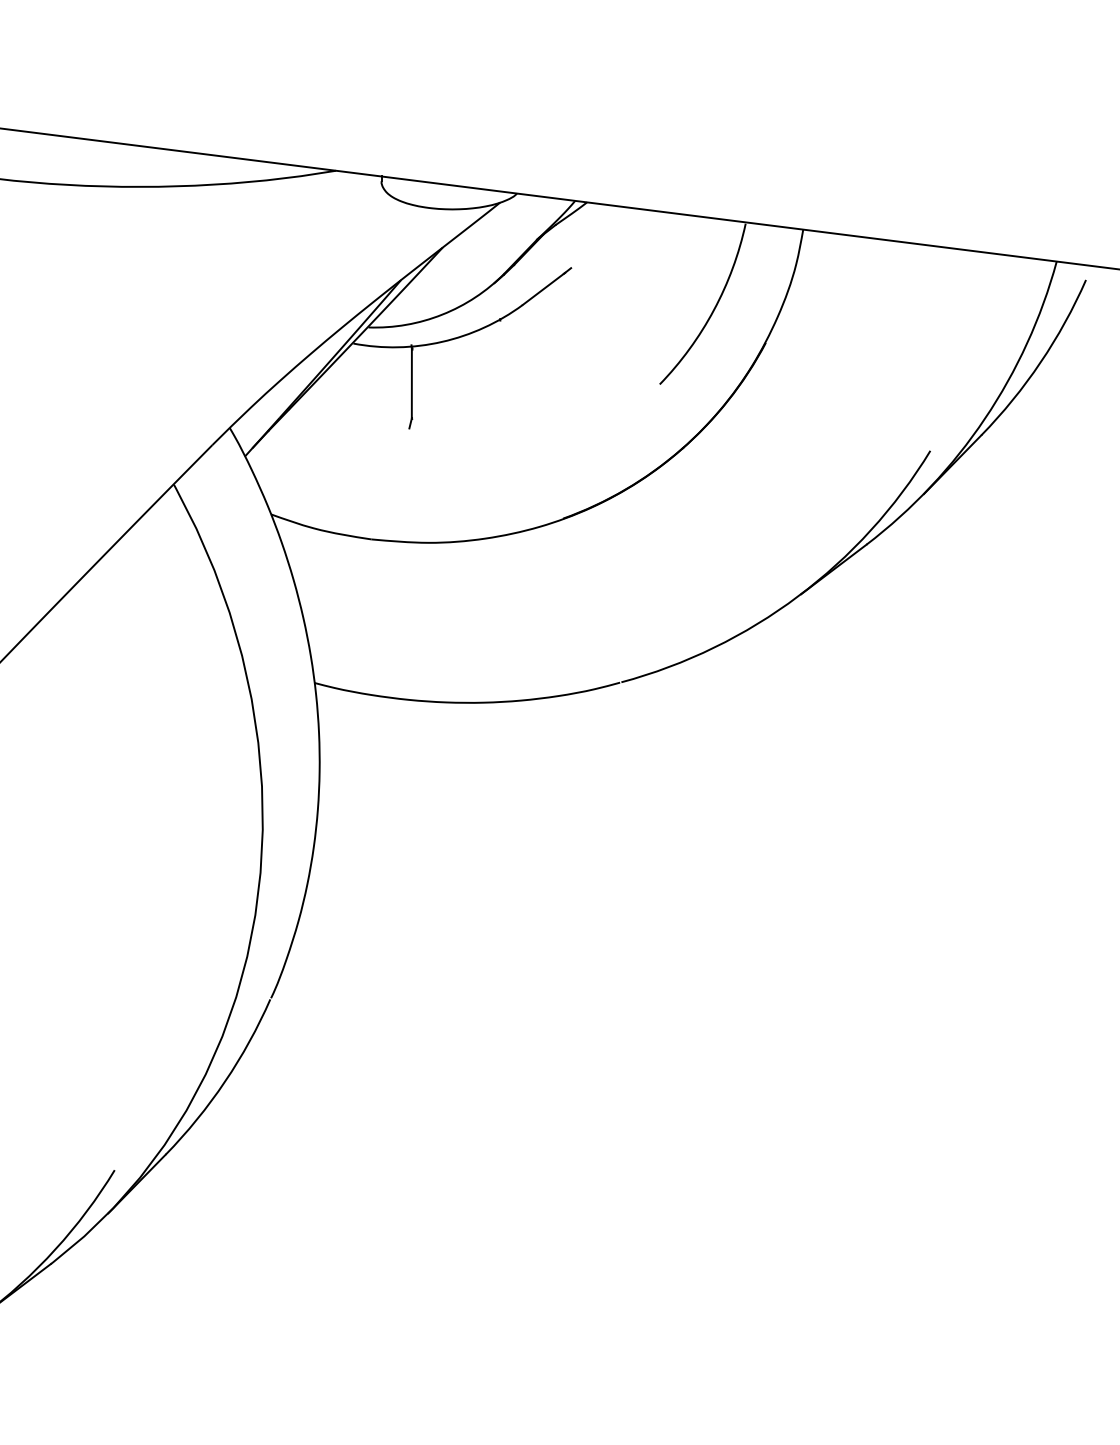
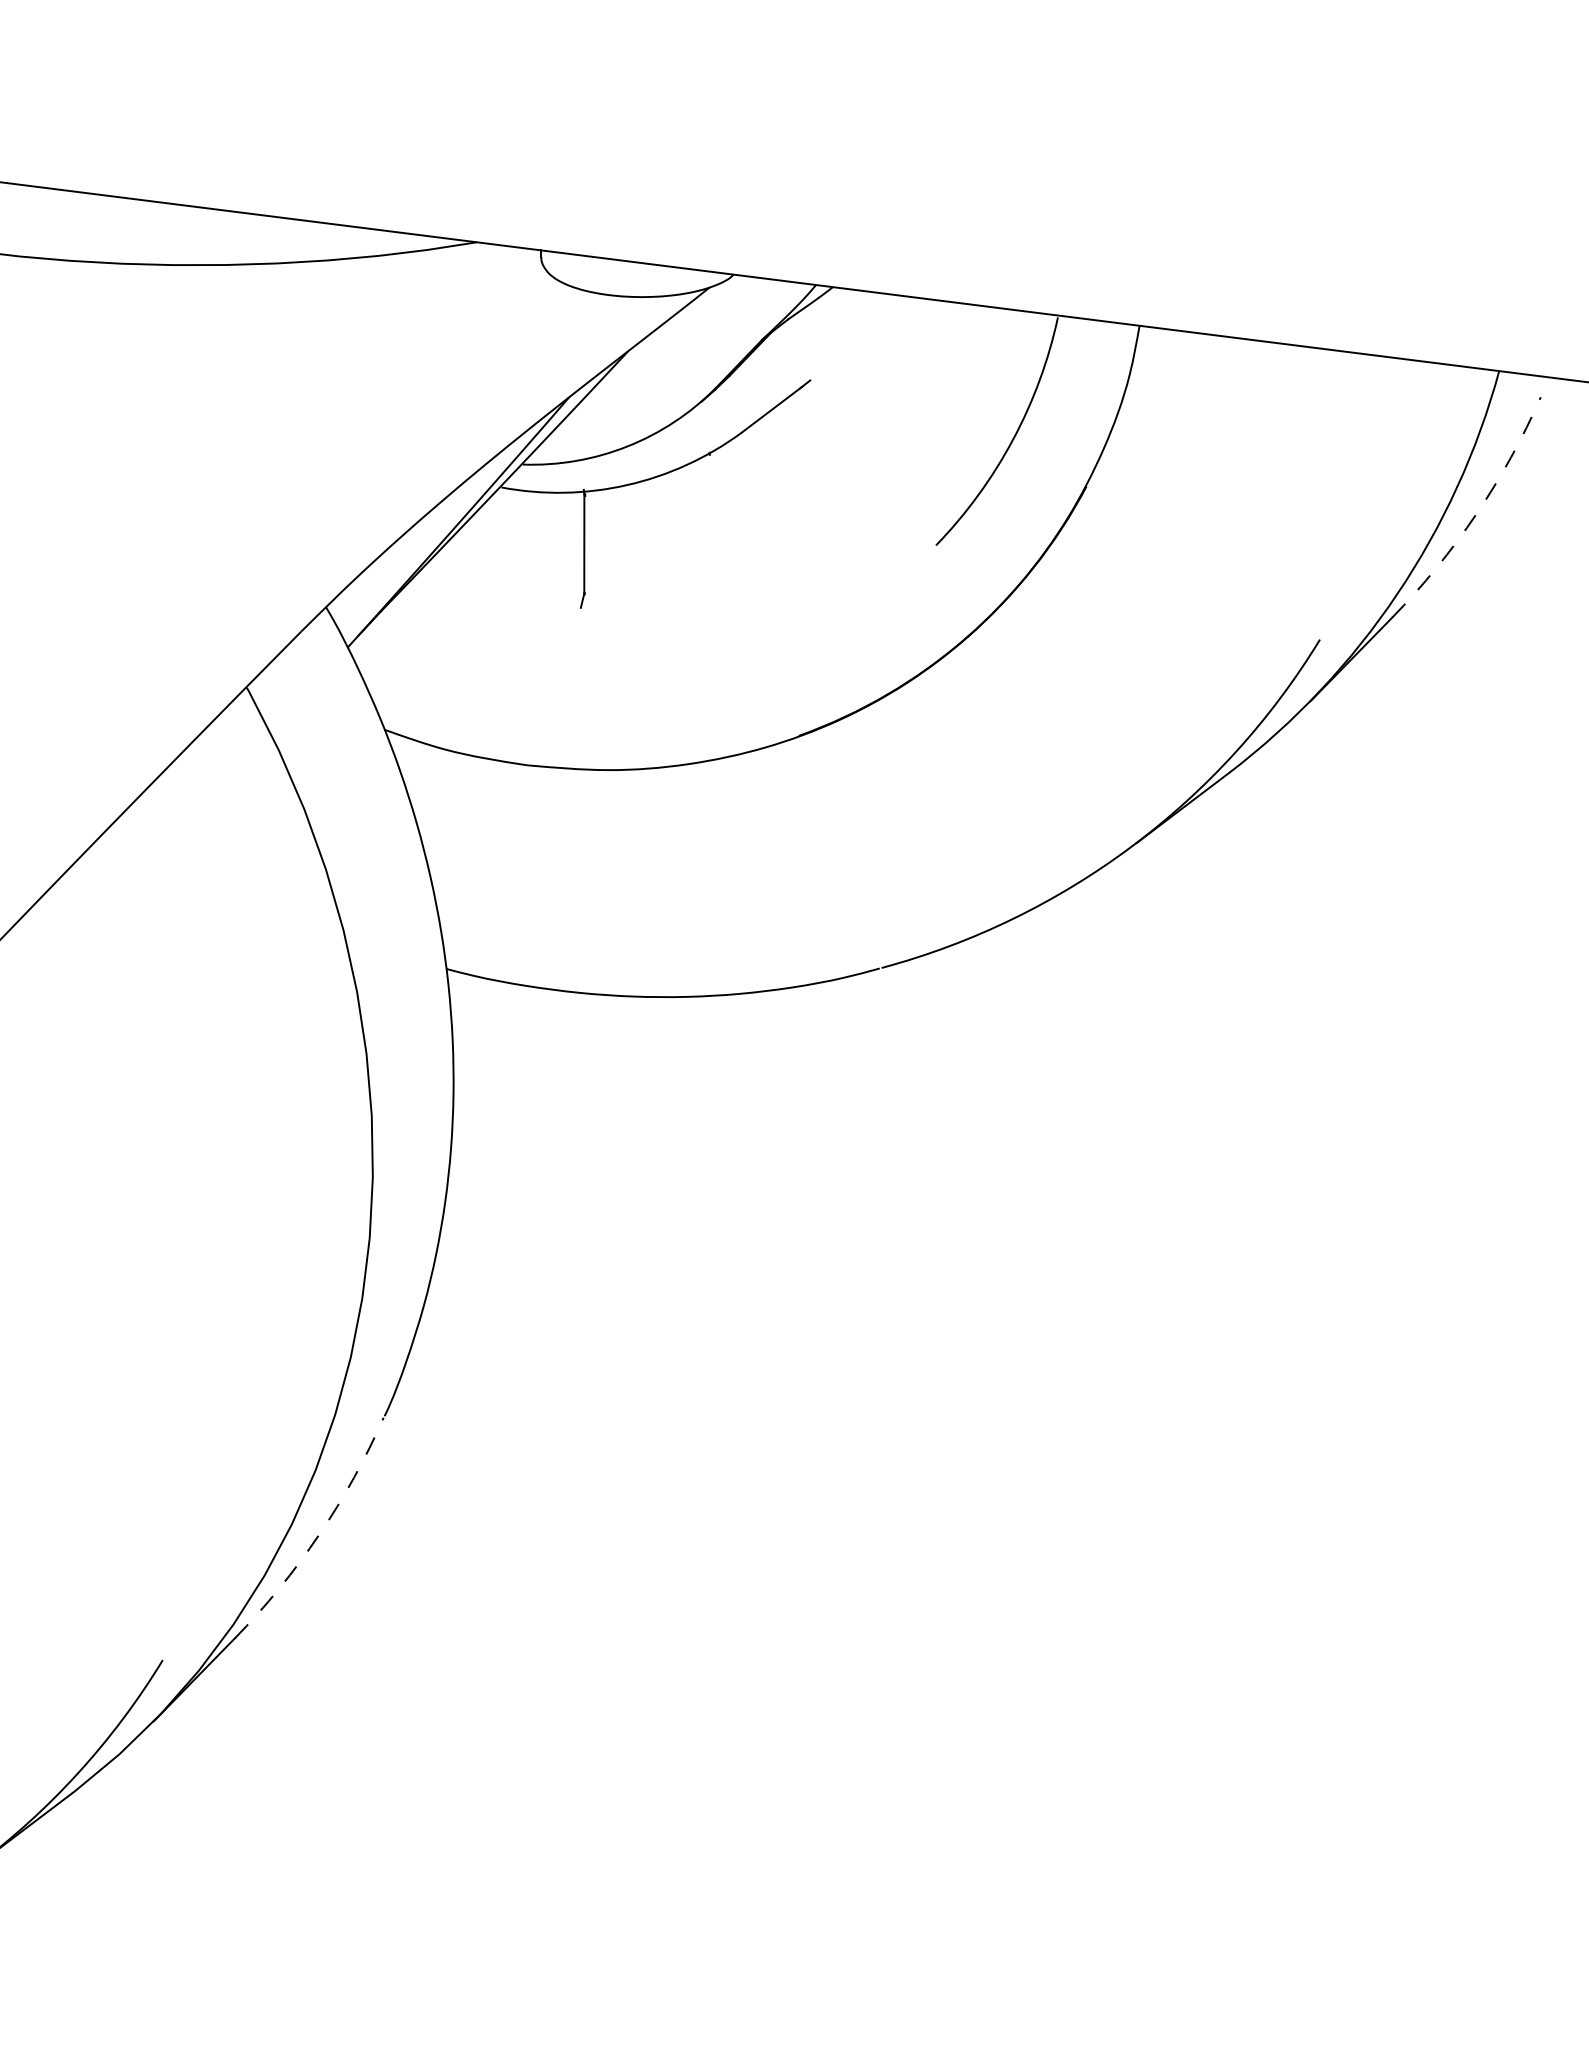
arc: (1040, 362) -> (1476, 514), solid -> dashed
arc: (225, 1081) -> (319, 1534), solid -> dashed

